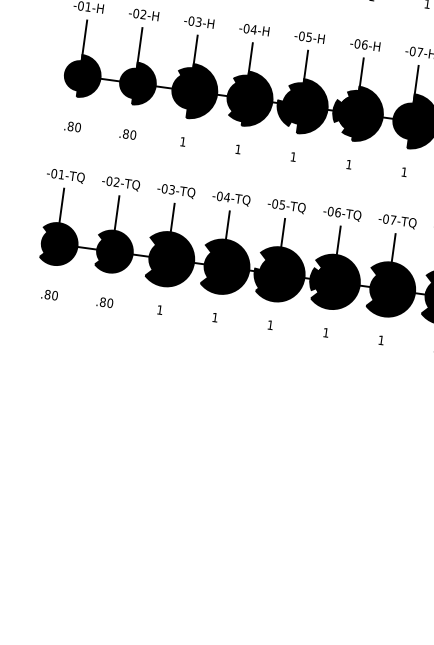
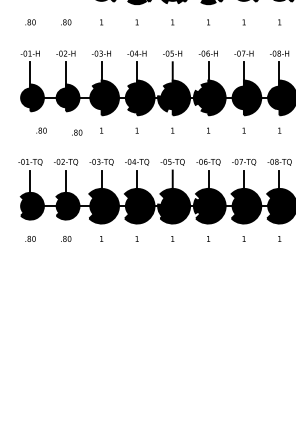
text: (72, 126) -> (41, 130), moved
text: (128, 134) -> (77, 132), moved

